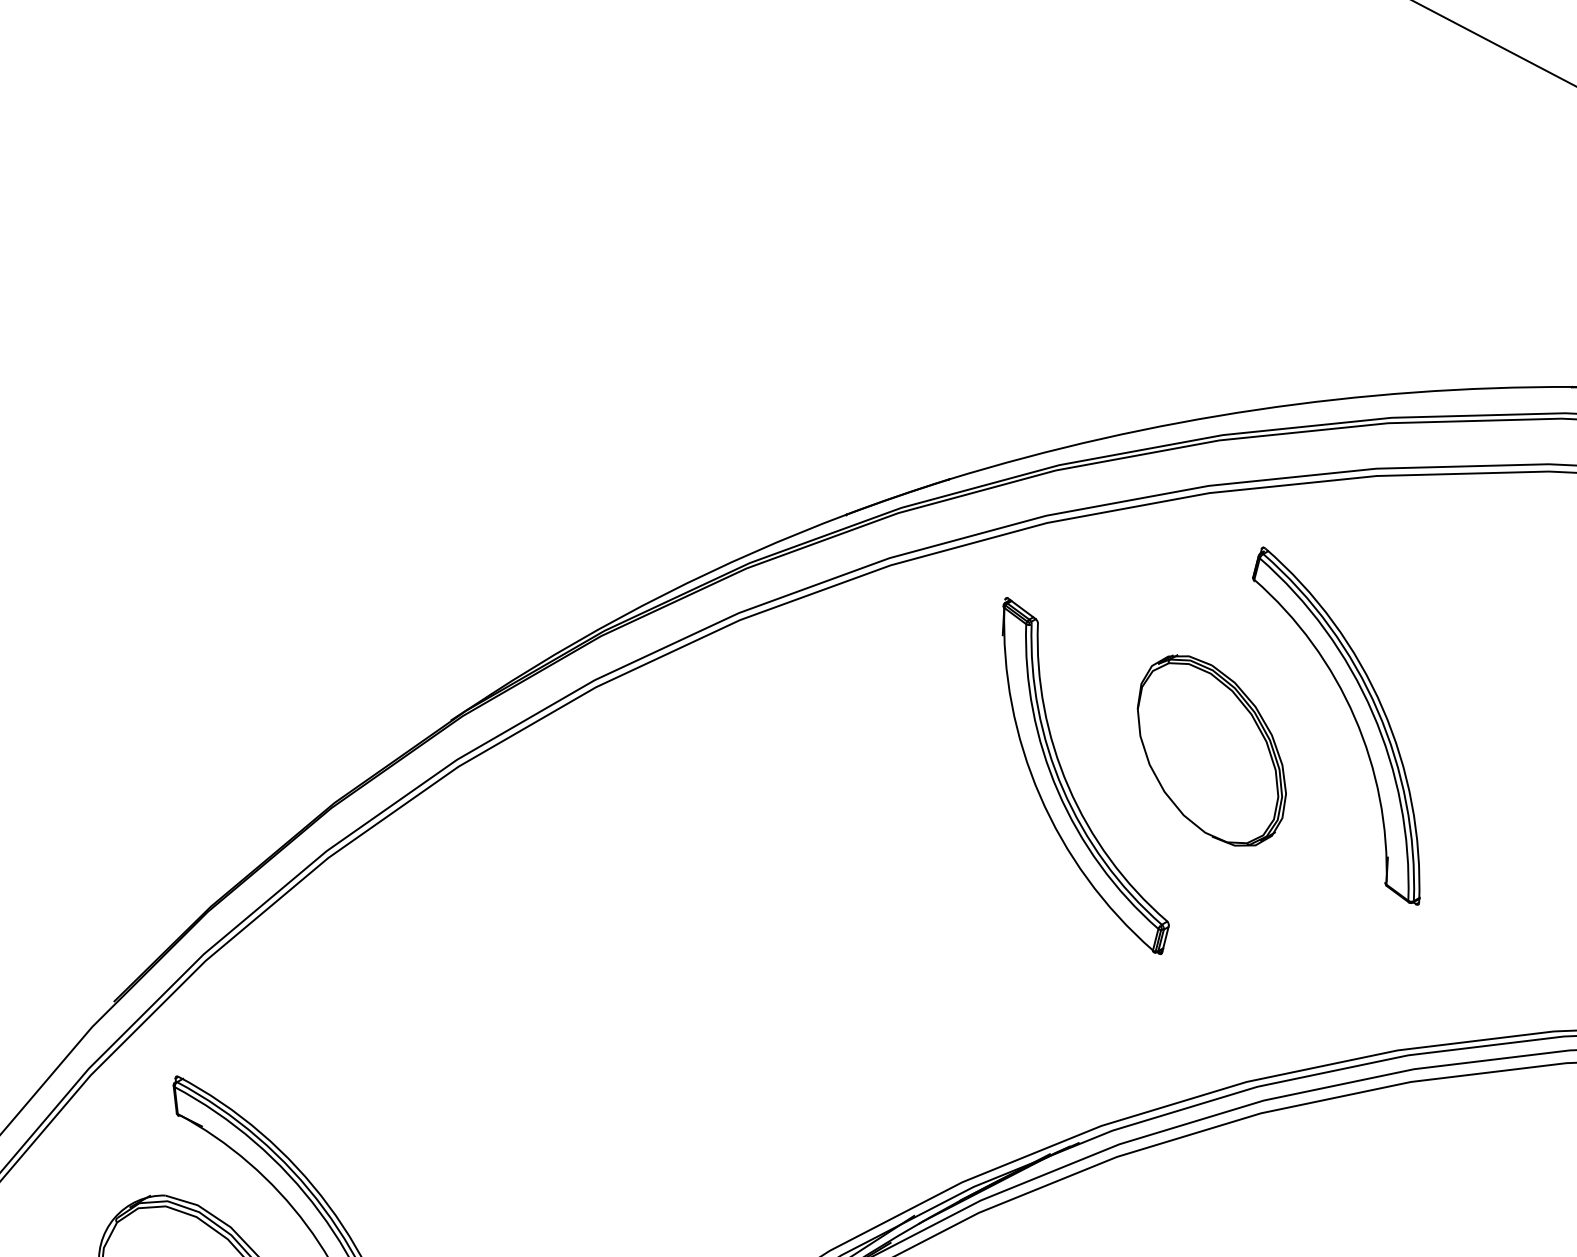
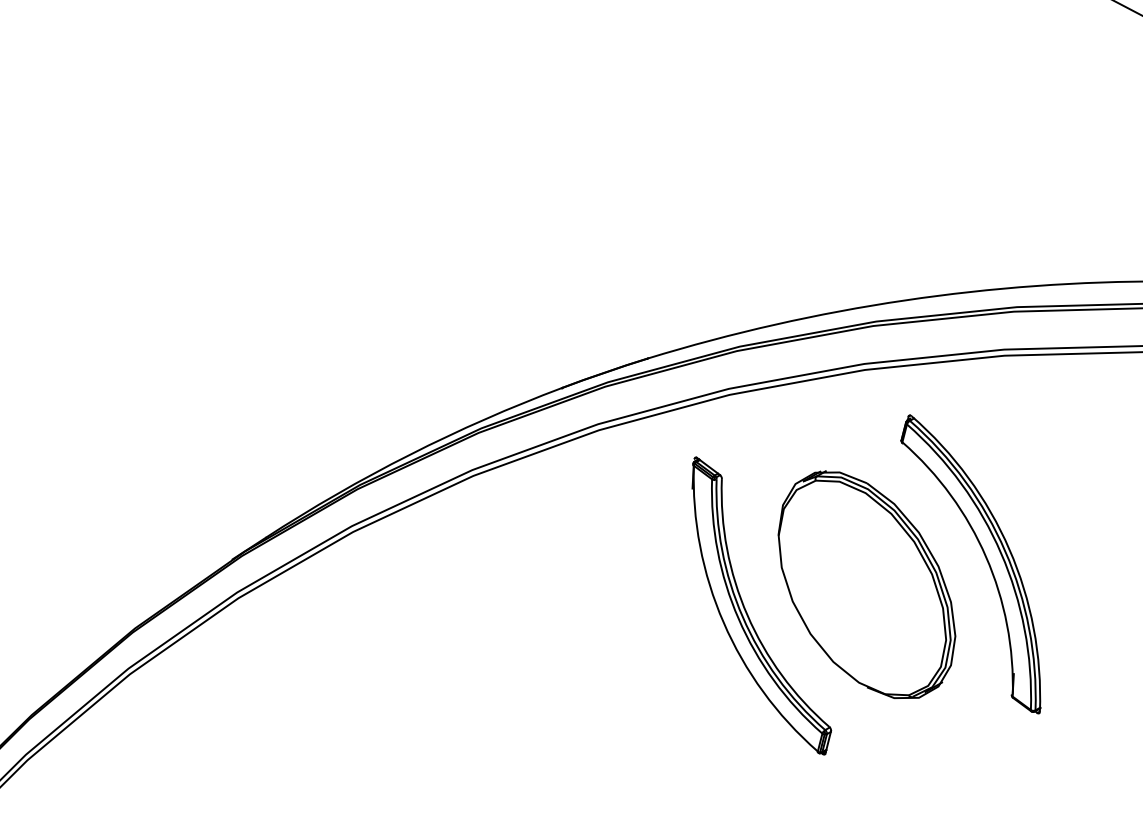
part: (1211, 750) -> (866, 584), size x1.43

